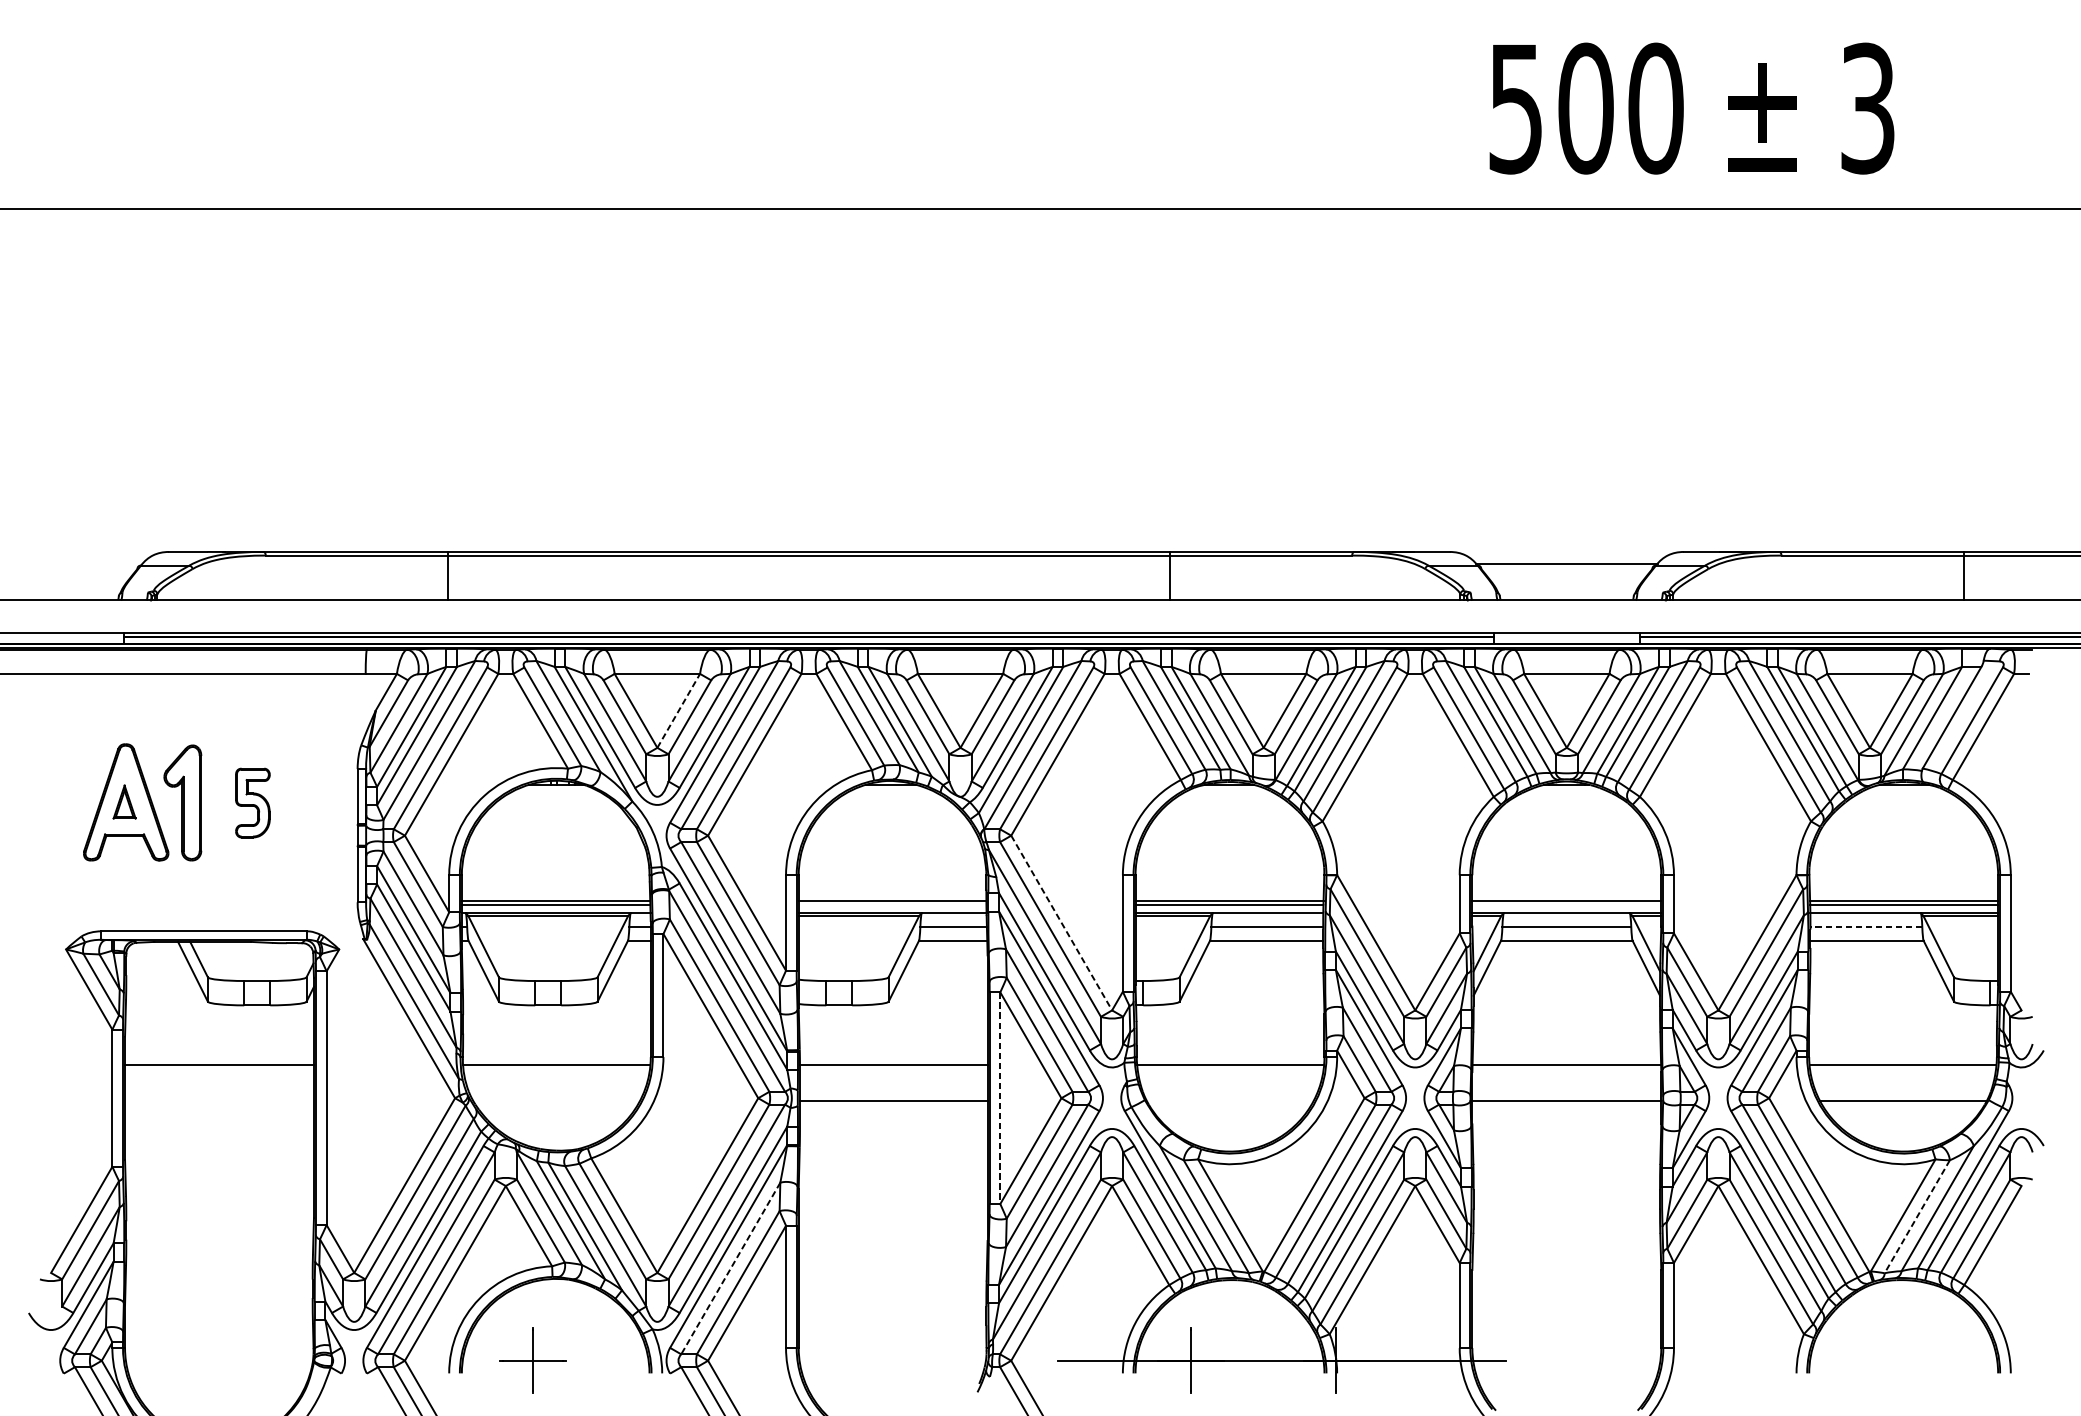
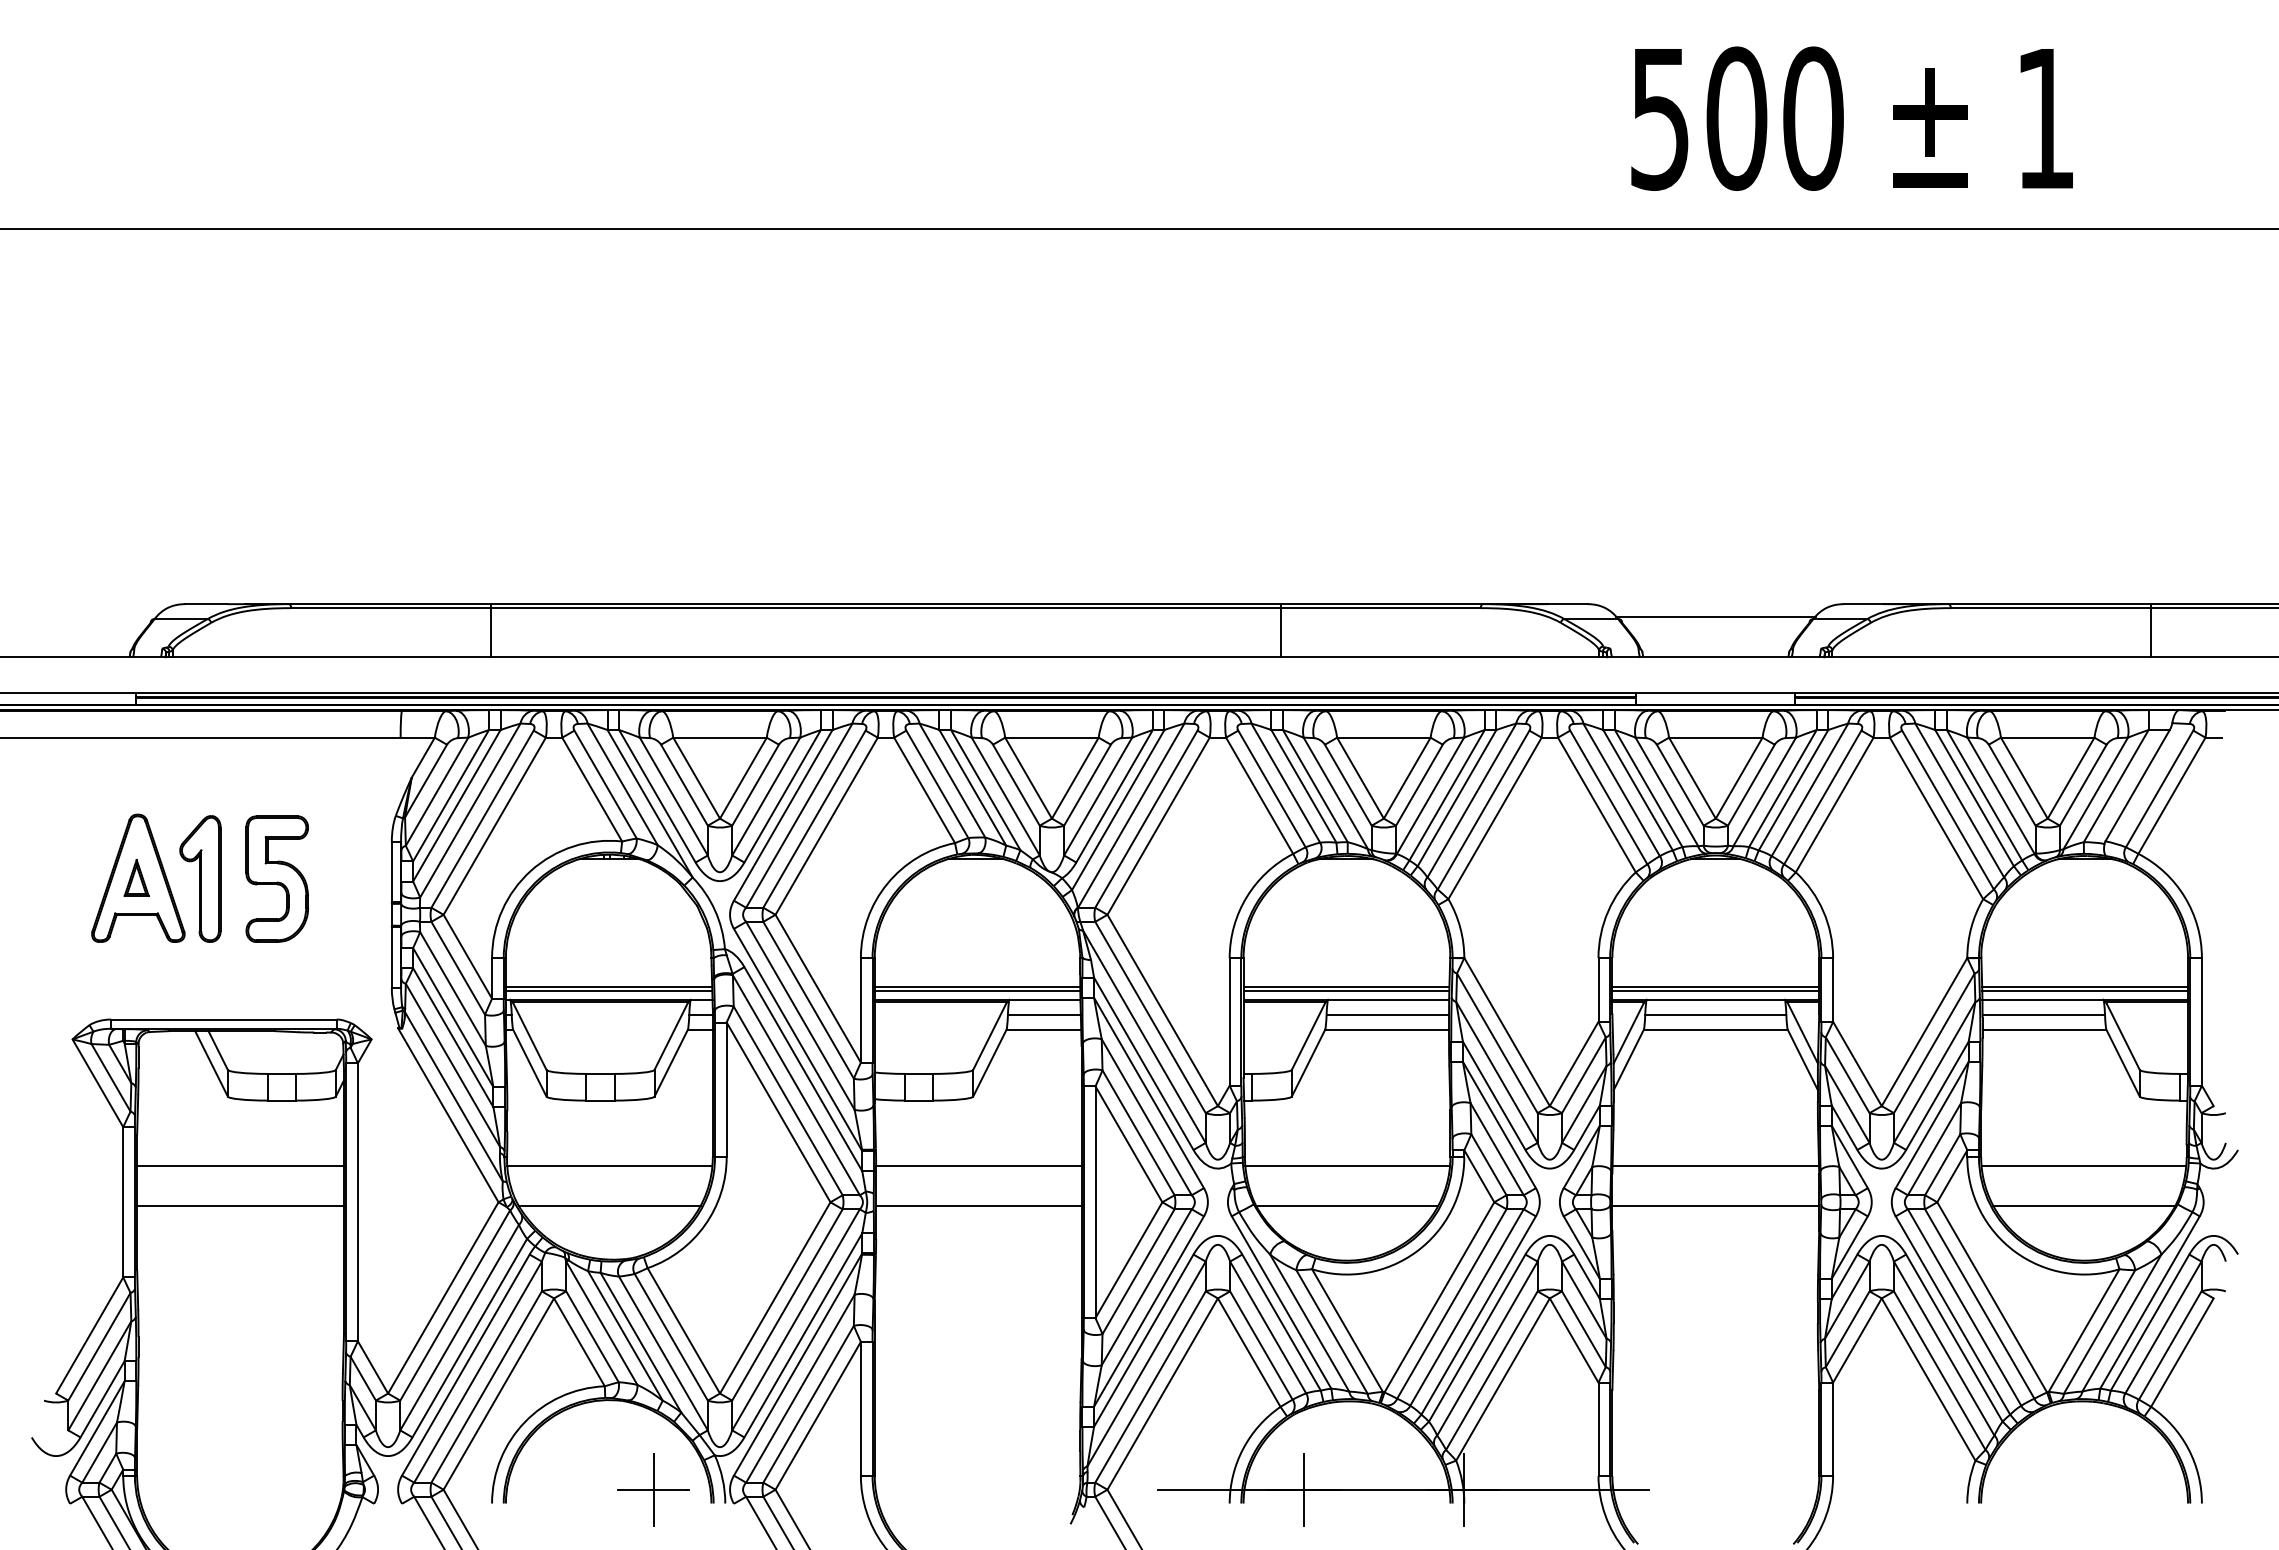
text: (1867, 108) -> (2045, 118), 3 -> 1
line: (678, 711) -> (743, 778), dashed -> solid
part: (252, 802) -> (276, 878), size x1.67
line: (892, 904) -> (977, 990), added
line: (1566, 904) -> (1715, 990), added
line: (1061, 923) -> (1162, 1010), dashed -> solid
line: (1866, 926) -> (2043, 1014), dashed -> solid
line: (1000, 1098) -> (1095, 1202), dashed -> solid
line: (219, 1101) -> (240, 1205), added
line: (556, 1101) -> (609, 1205), added
line: (1230, 1101) -> (1347, 1205), added
line: (1917, 1217) -> (2099, 1332), dashed -> solid
line: (730, 1269) -> (800, 1389), dashed -> solid
part: (532, 1360) -> (653, 1489), moved

